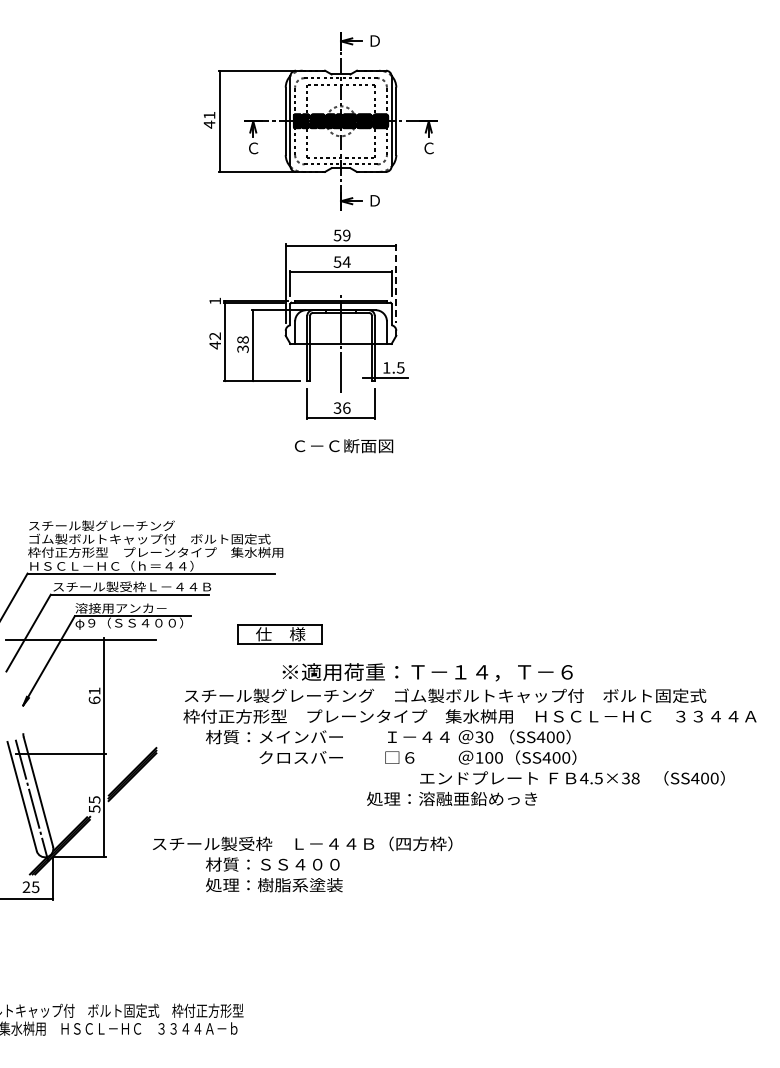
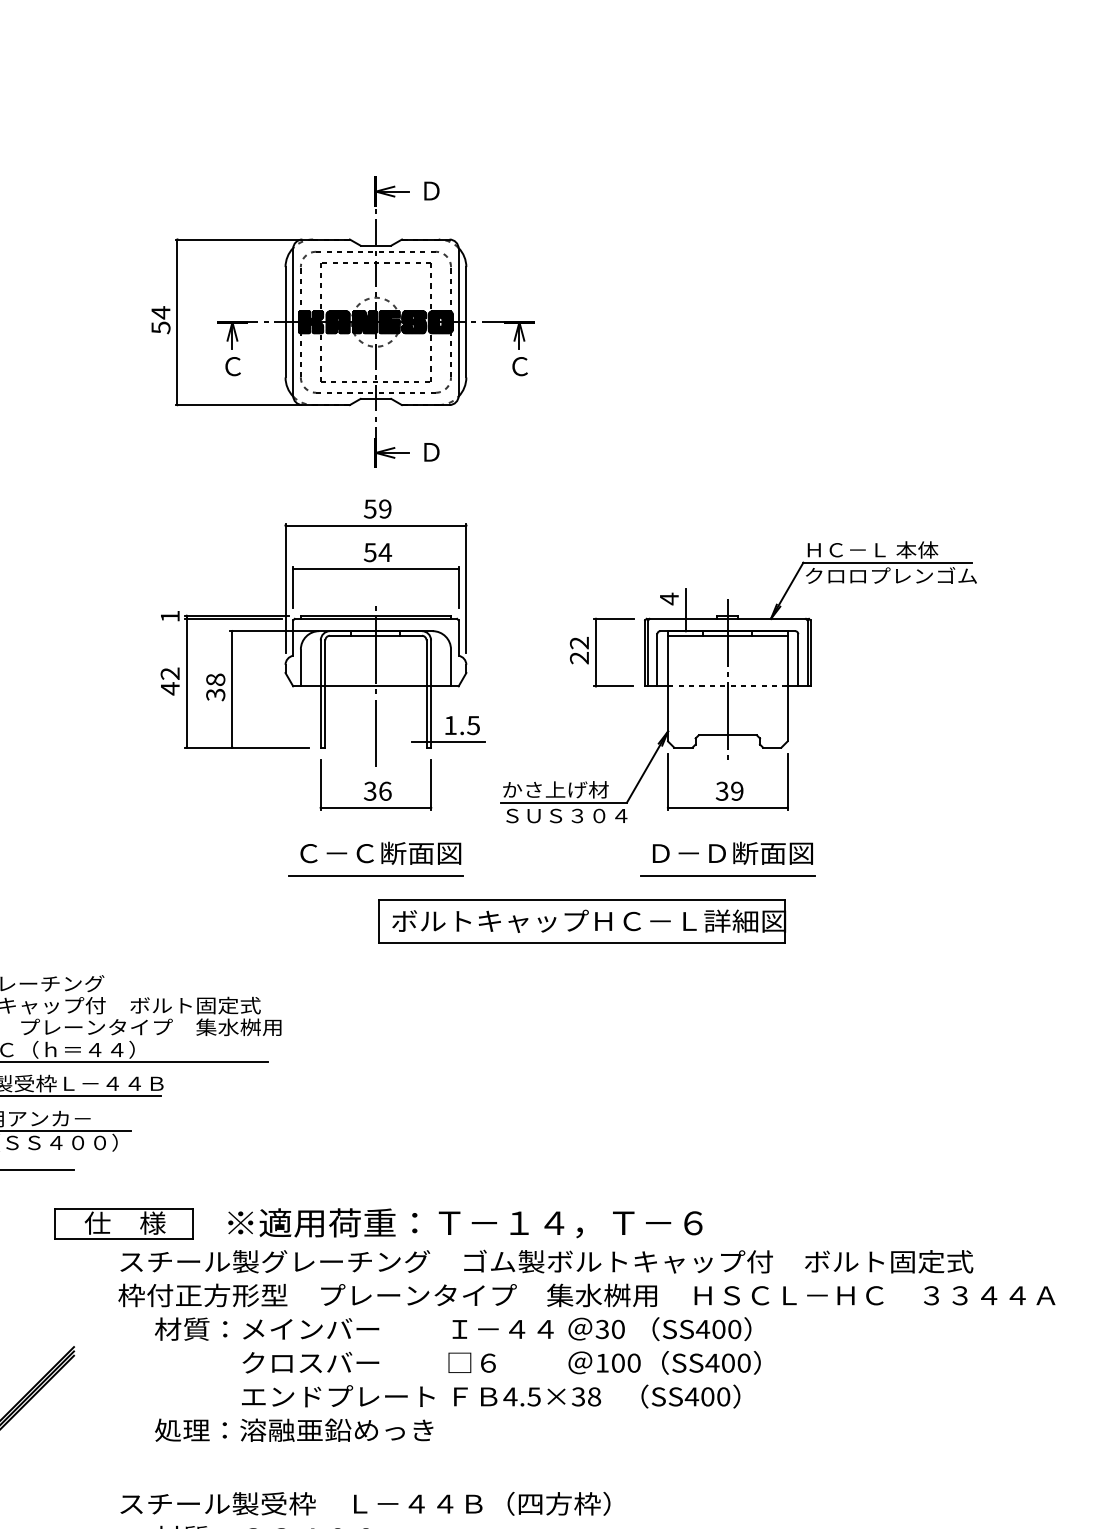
text: (209, 119) -> (160, 319), 41 -> 54
line: (396, 284) -> (466, 589), dashed -> solid
part: (562, 341) -> (738, 682), added
part: (555, 449) -> (726, 858), added
line: (340, 459) -> (375, 875), added
part: (466, 487) -> (581, 921), added
part: (279, 634) -> (123, 1223), moved
text: (427, 672) -> (465, 1223), moved
text: (545, 788) -> (447, 1413), moved
text: (302, 843) -> (365, 1503), moved

